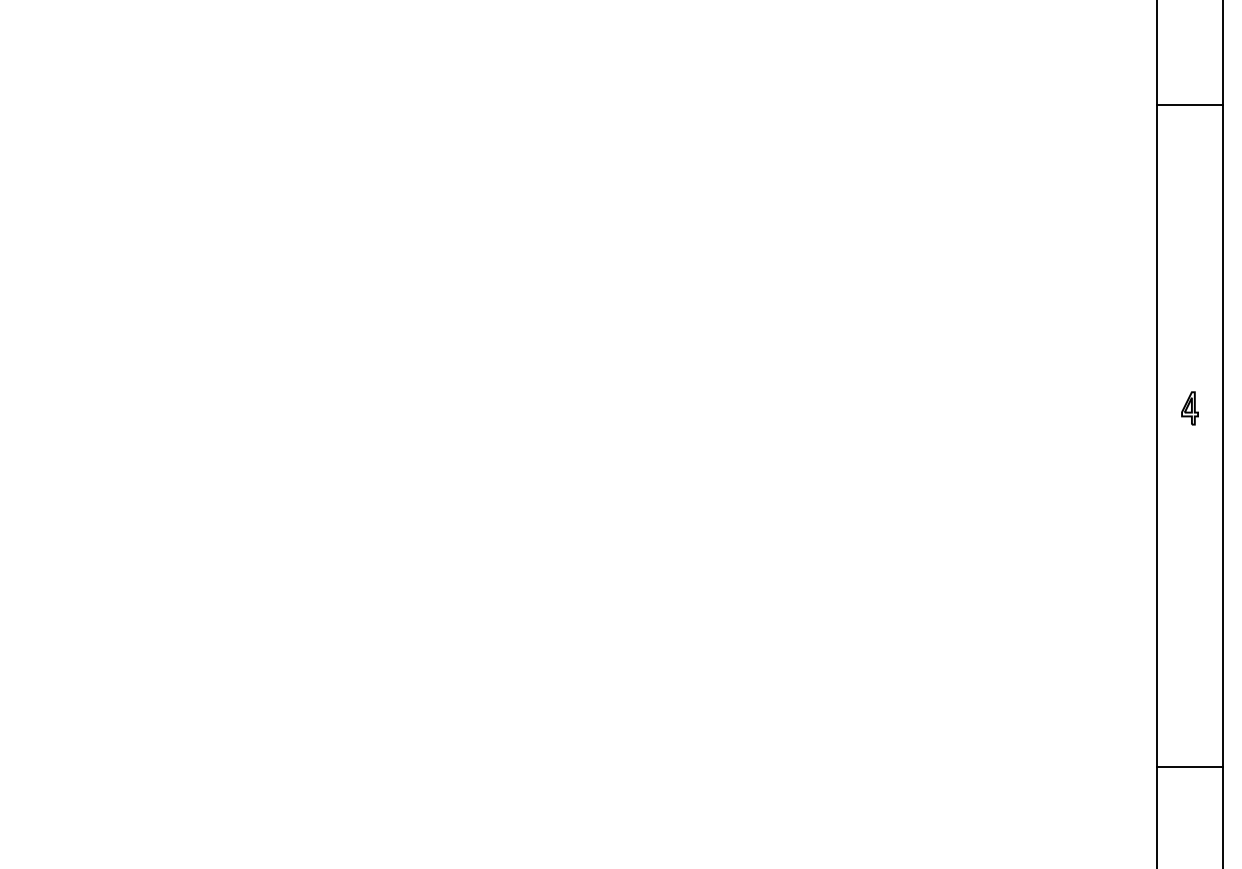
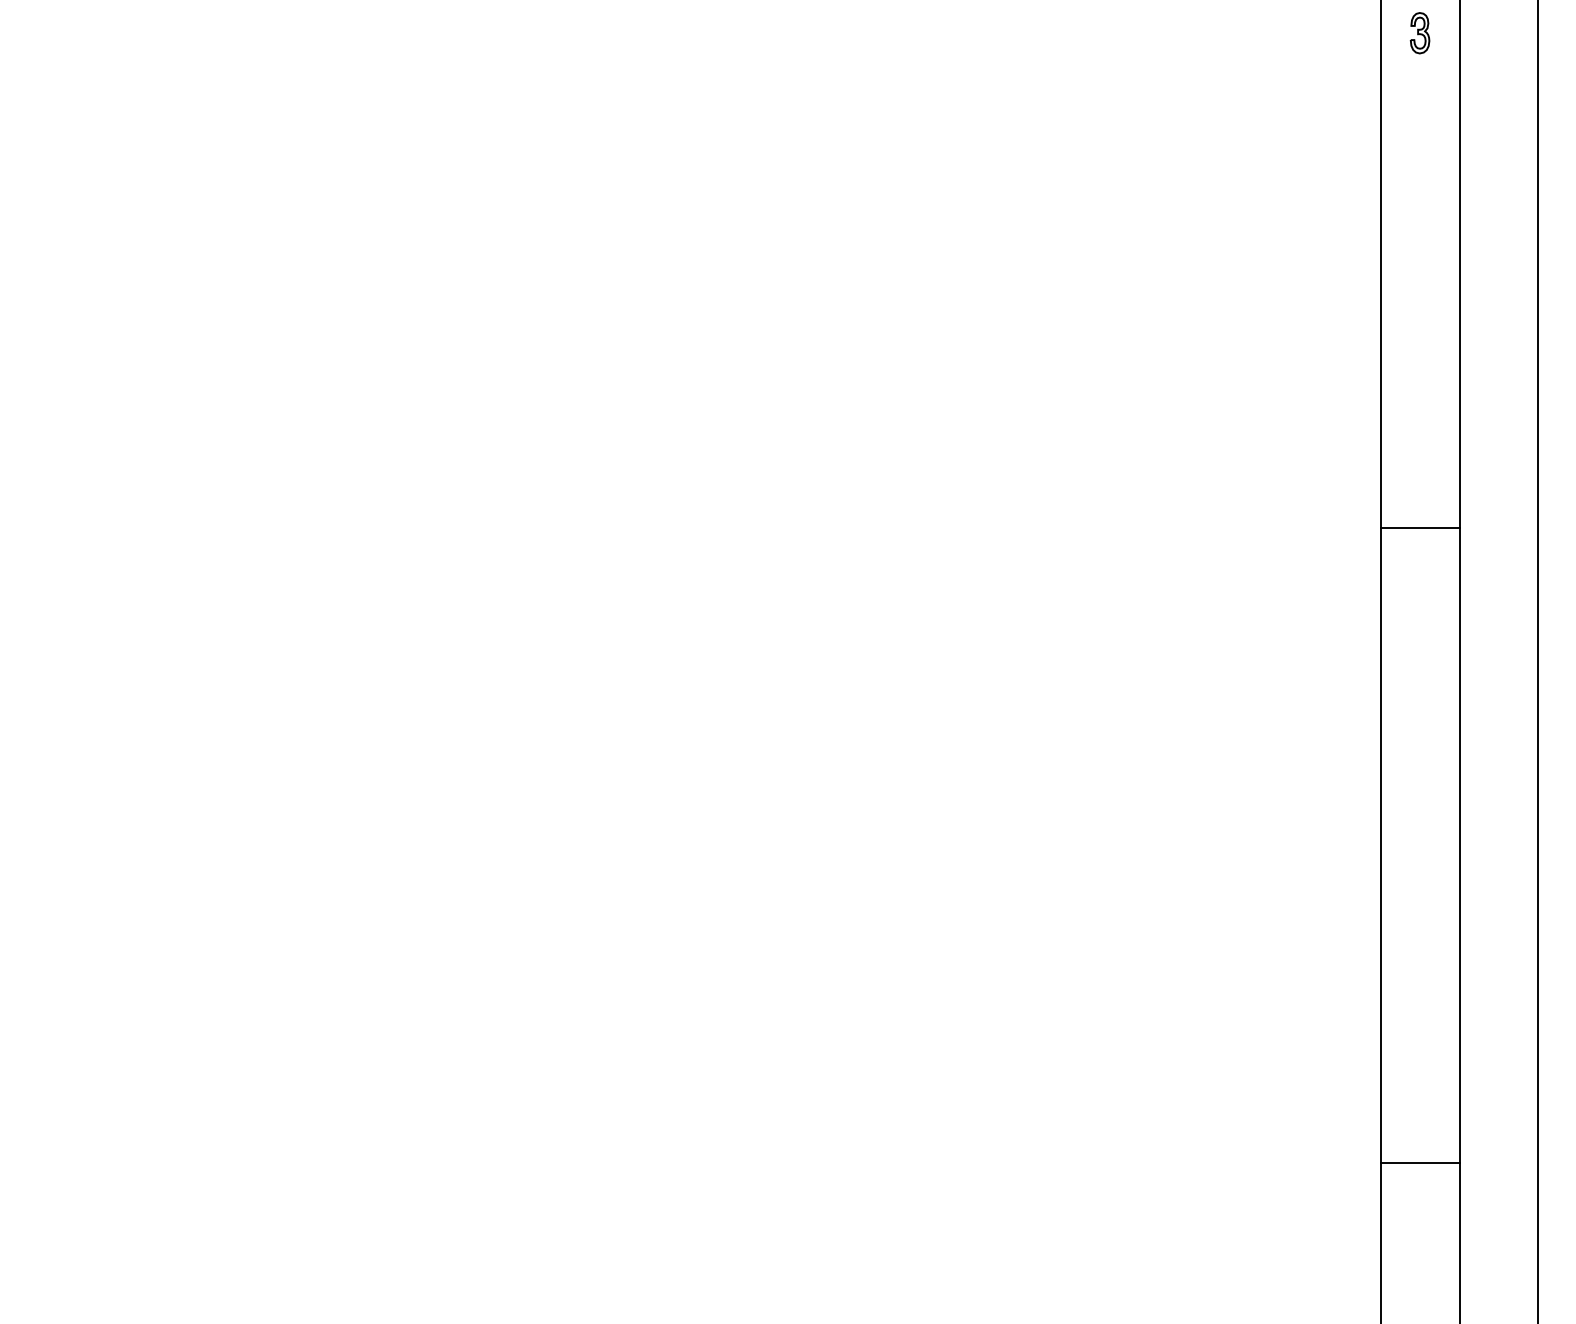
line: (1190, 104) -> (1420, 527), moved
part: (1190, 408) -> (1420, 815), removed
line: (1190, 767) -> (1420, 1163), moved

